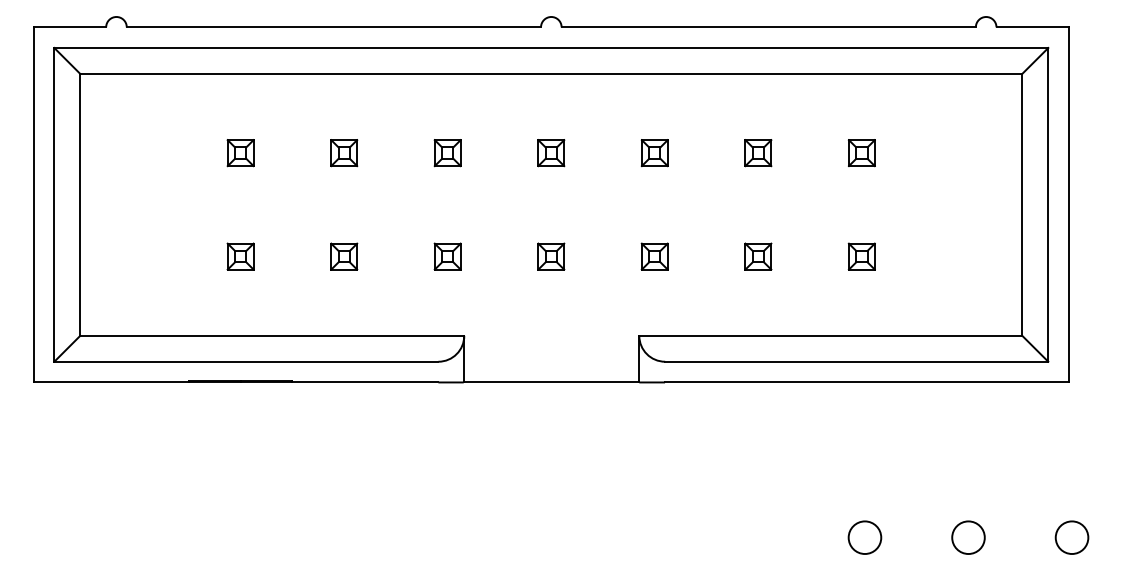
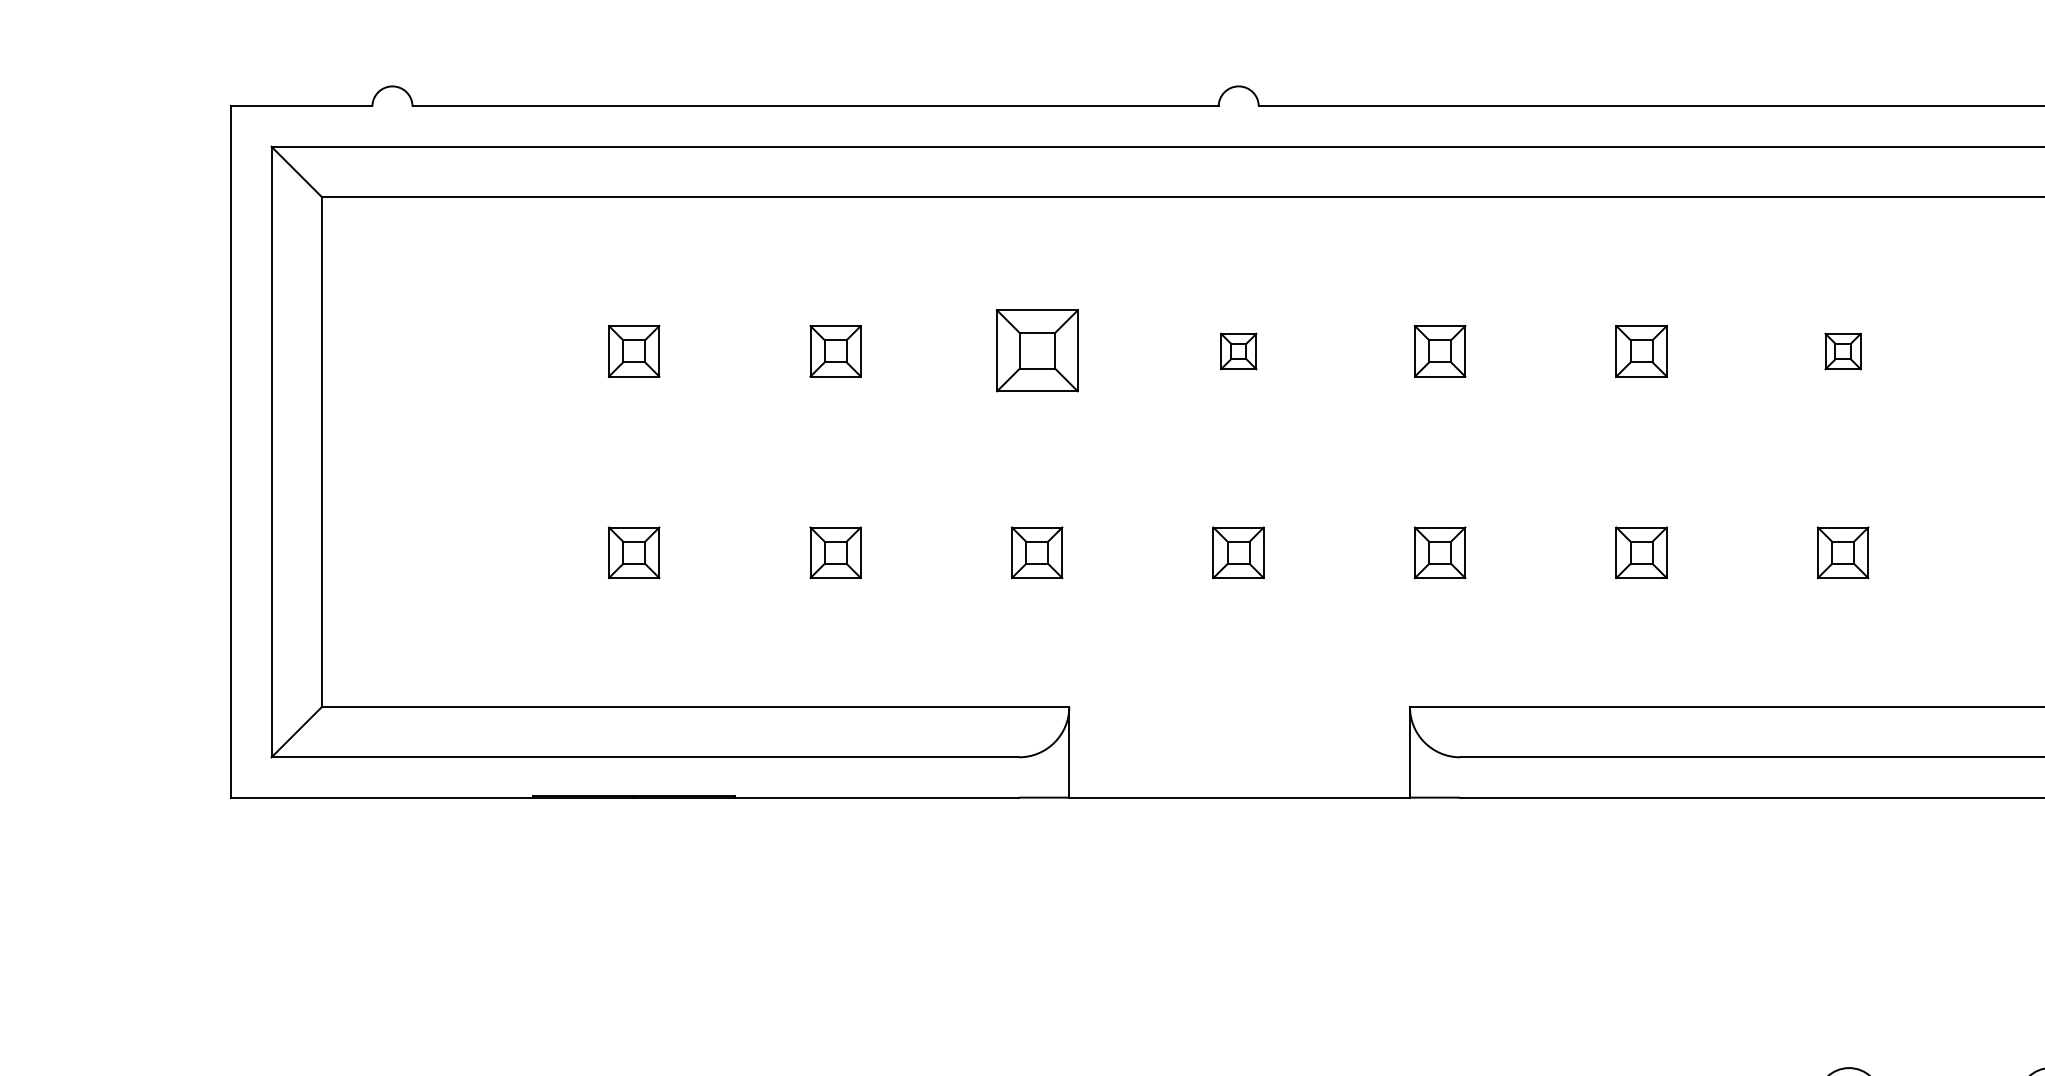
part: (447, 153) -> (1036, 352), size x1.6
part: (551, 153) -> (1239, 352), size x0.7
part: (861, 153) -> (1842, 352), size x0.7

